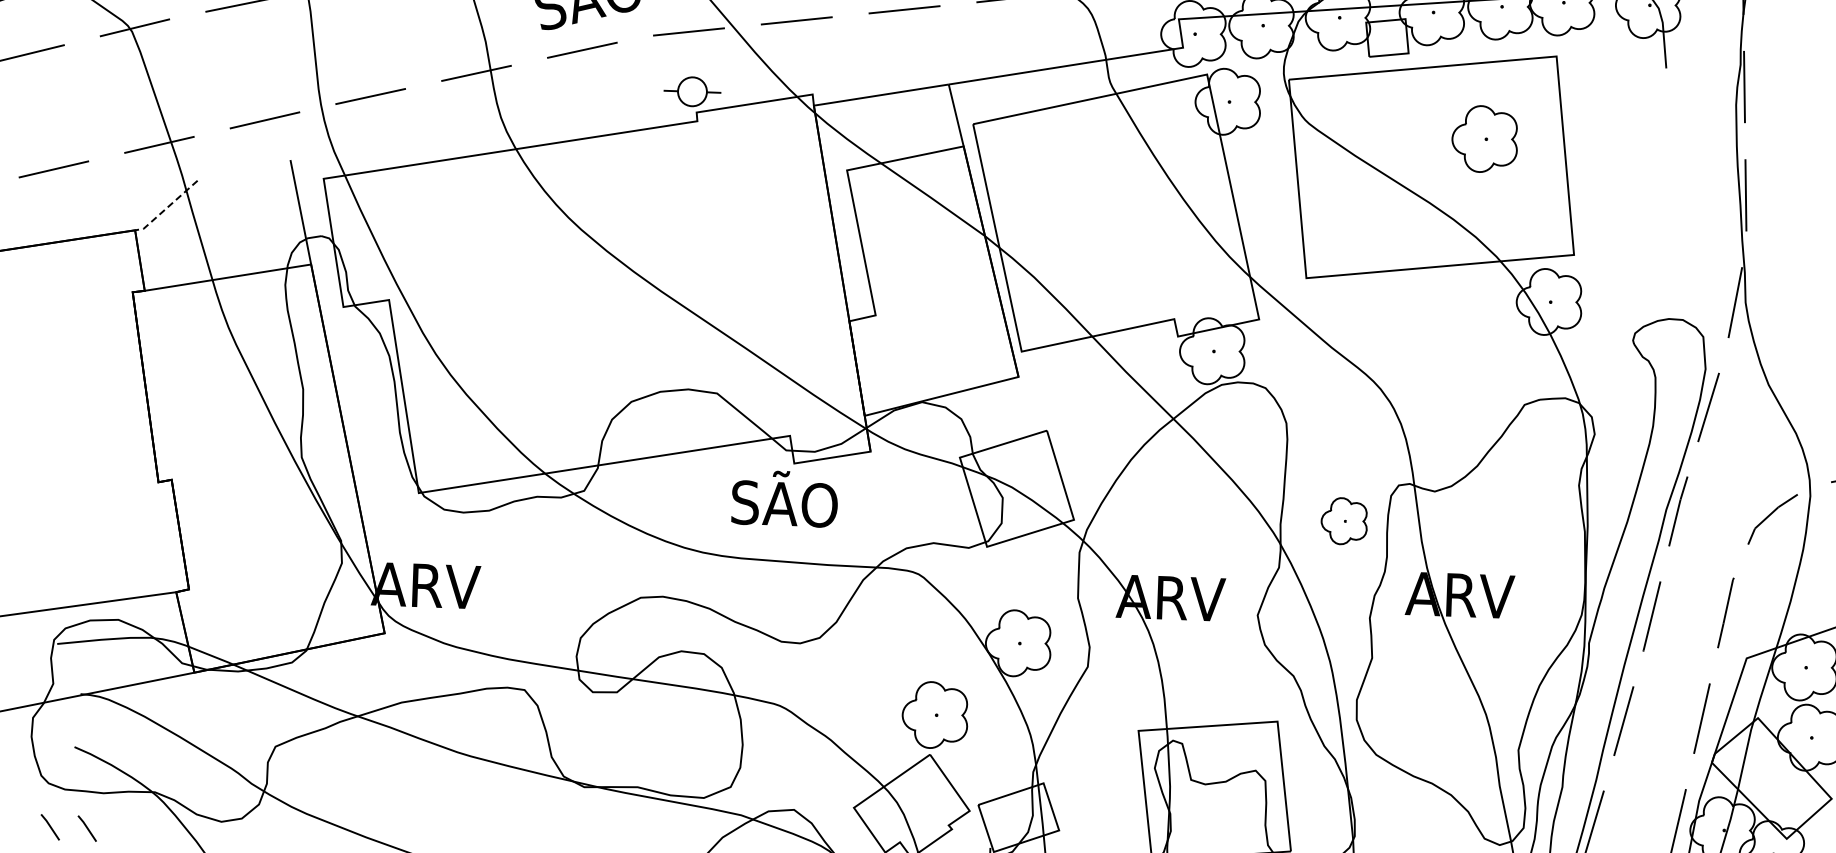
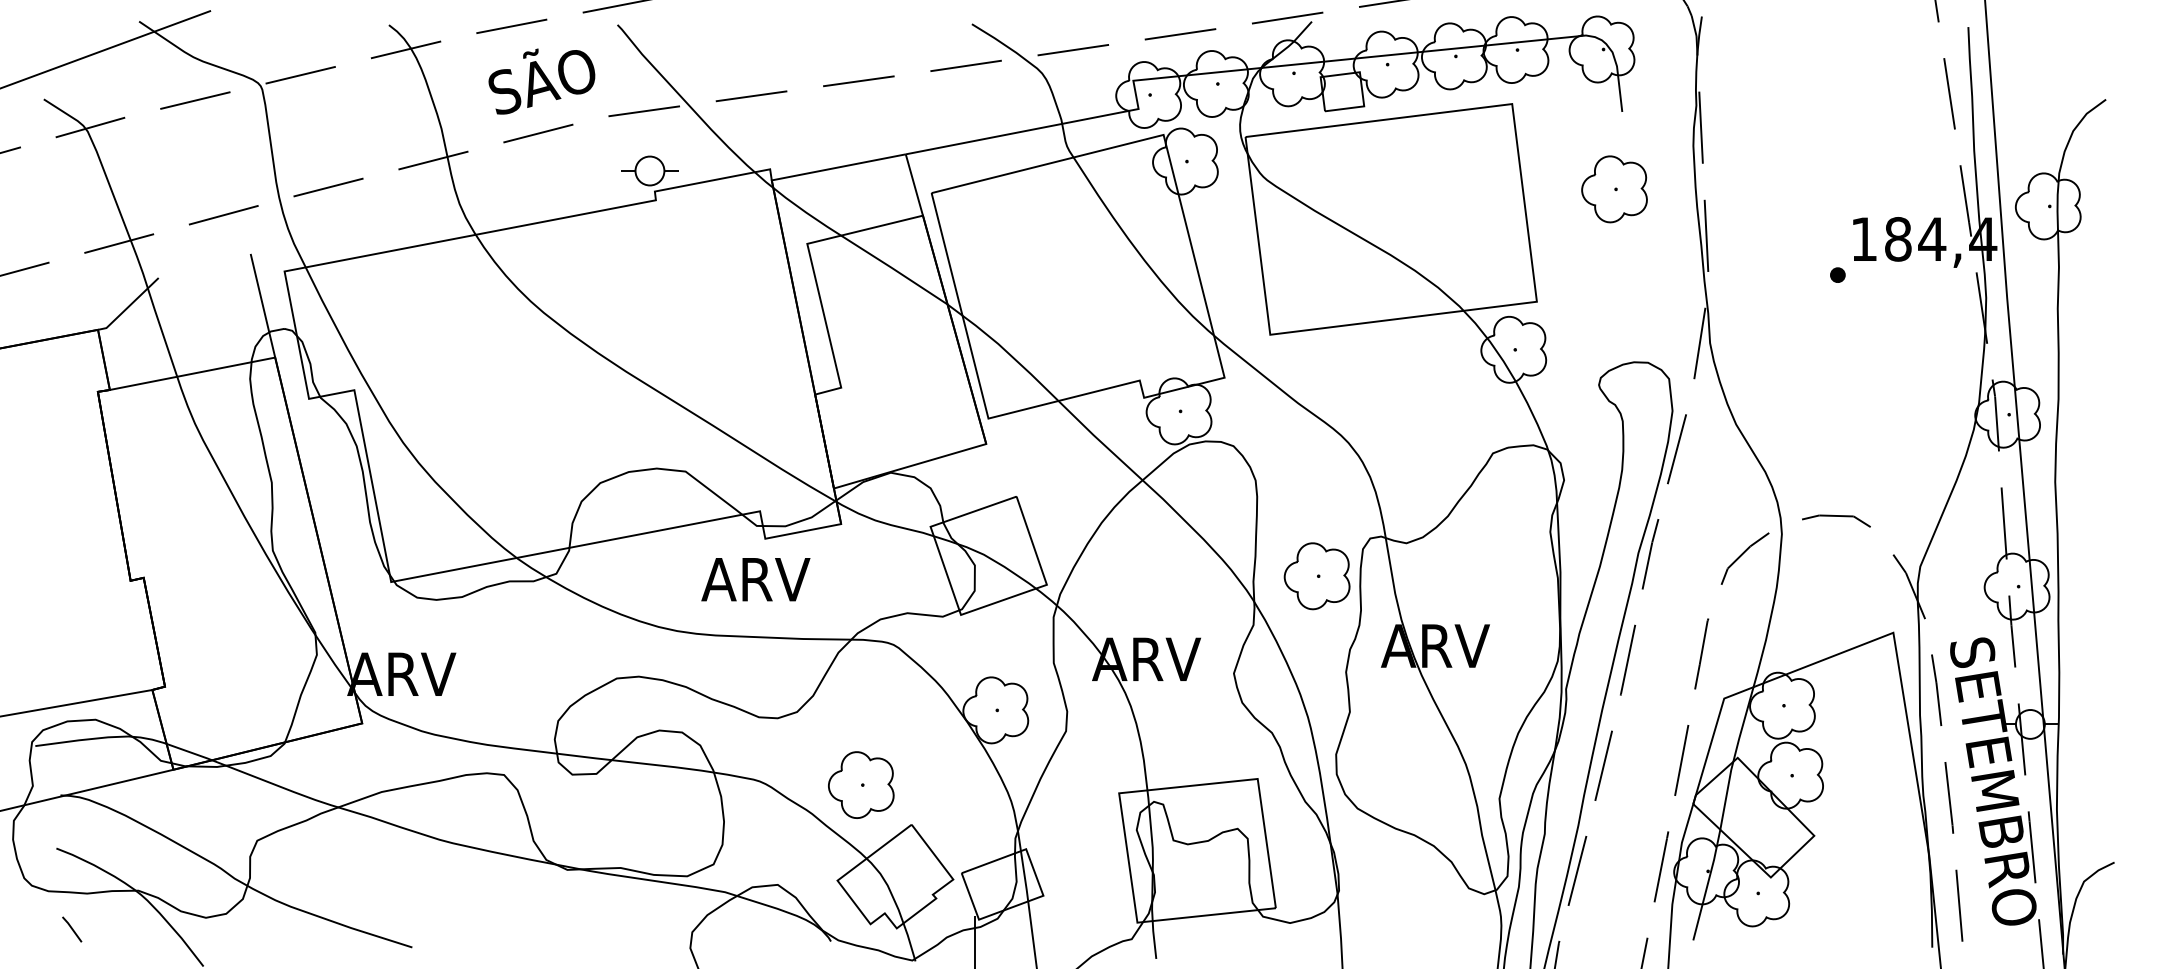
part: (1484, 139) -> (1614, 189), moved
line: (166, 208) -> (128, 306), dashed -> solid
text: (783, 498) -> (755, 574), SÃO -> ARV
part: (1343, 521) -> (1316, 576), size x1.43
part: (935, 714) -> (861, 784), moved
line: (50, 827) -> (35, 929), removed

